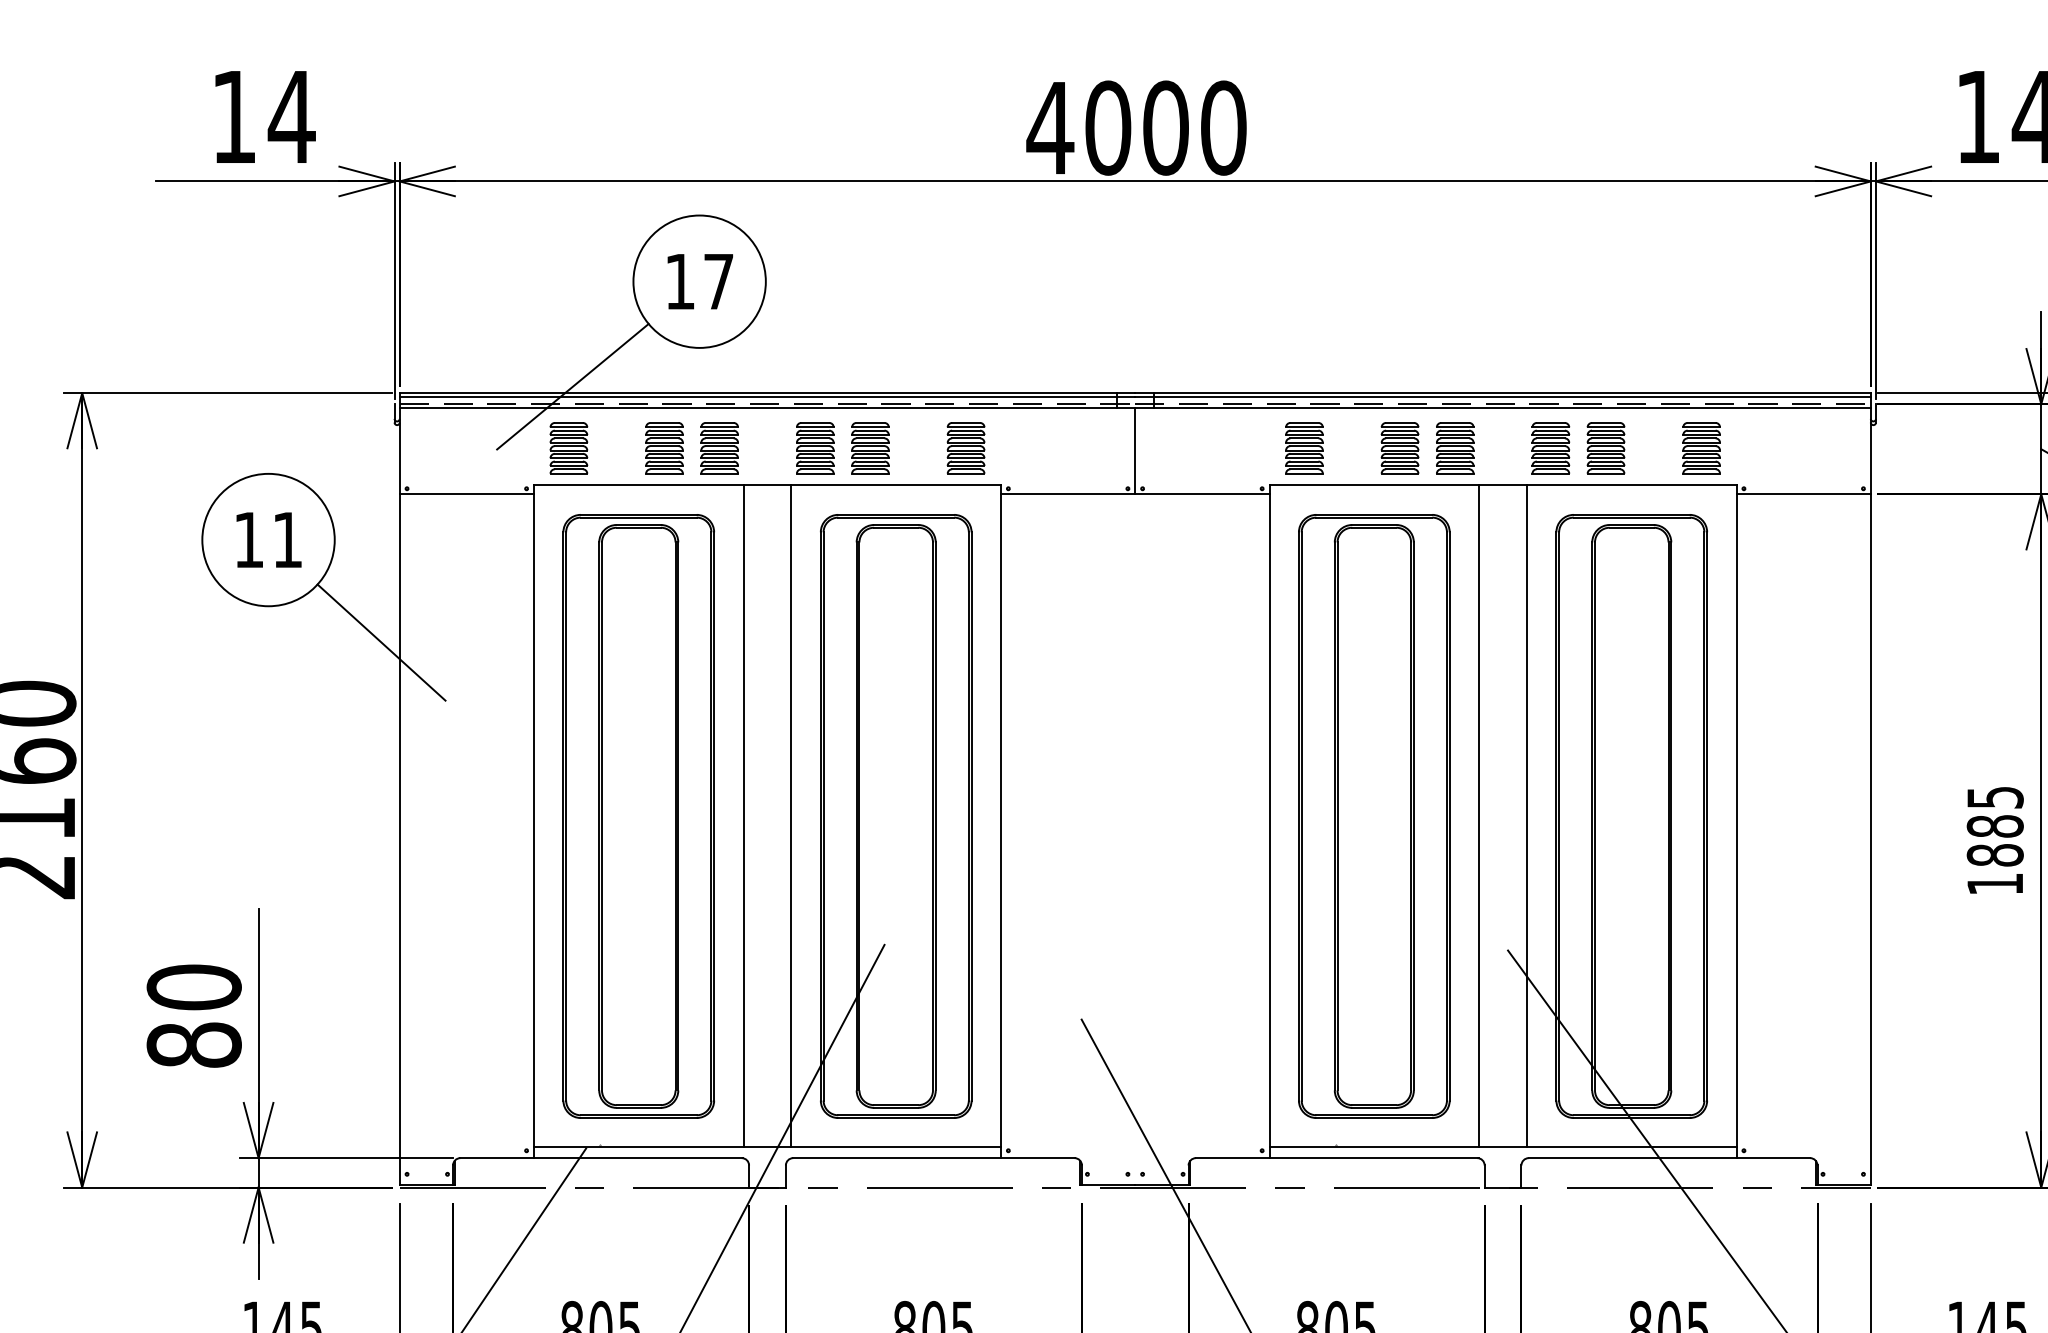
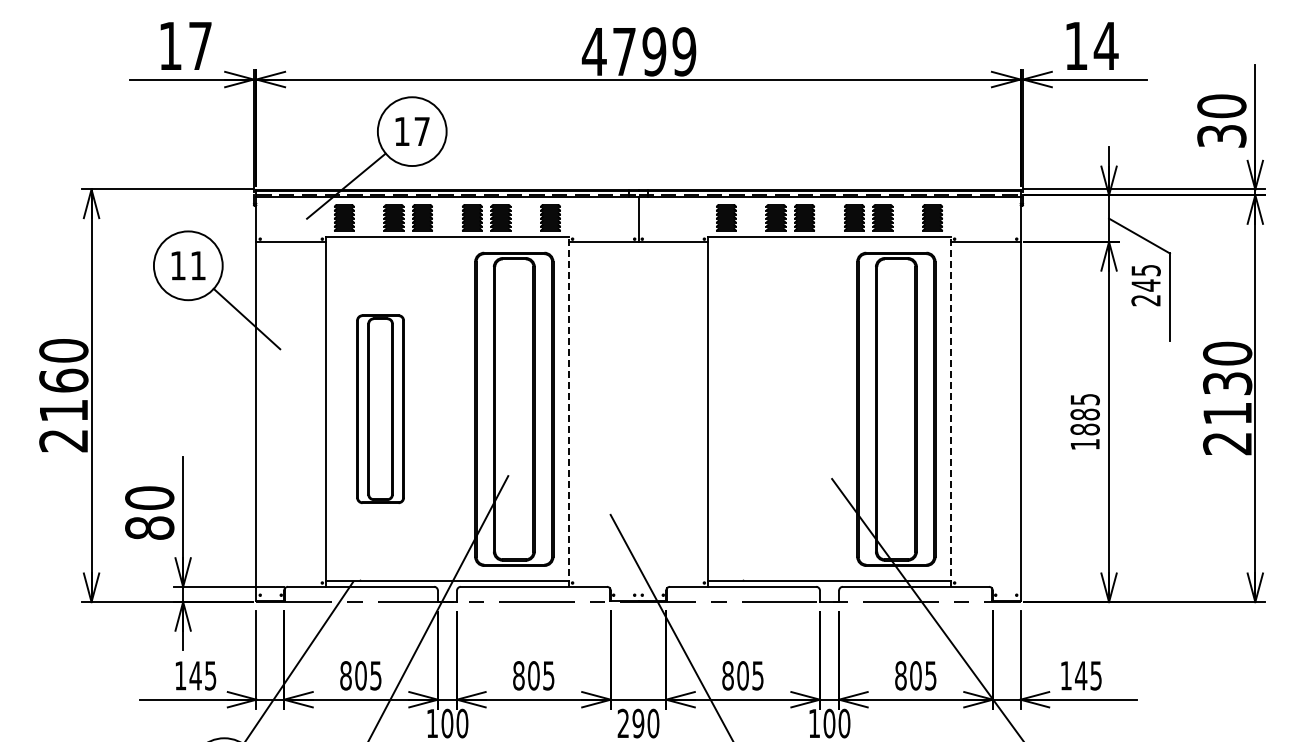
text: (291, 115) -> (200, 45), 14 -> 17
text: (1166, 127) -> (654, 51), 4000 -> 4799
part: (638, 814) -> (380, 408), size x0.6
part: (1374, 814) -> (762, 408), removed
line: (744, 816) -> (435, 409), removed
line: (790, 816) -> (459, 409), removed
line: (1479, 816) -> (817, 409), removed
line: (1526, 816) -> (841, 409), removed
line: (1000, 822) -> (568, 412), solid -> dashed
line: (1735, 822) -> (950, 412), solid -> dashed

